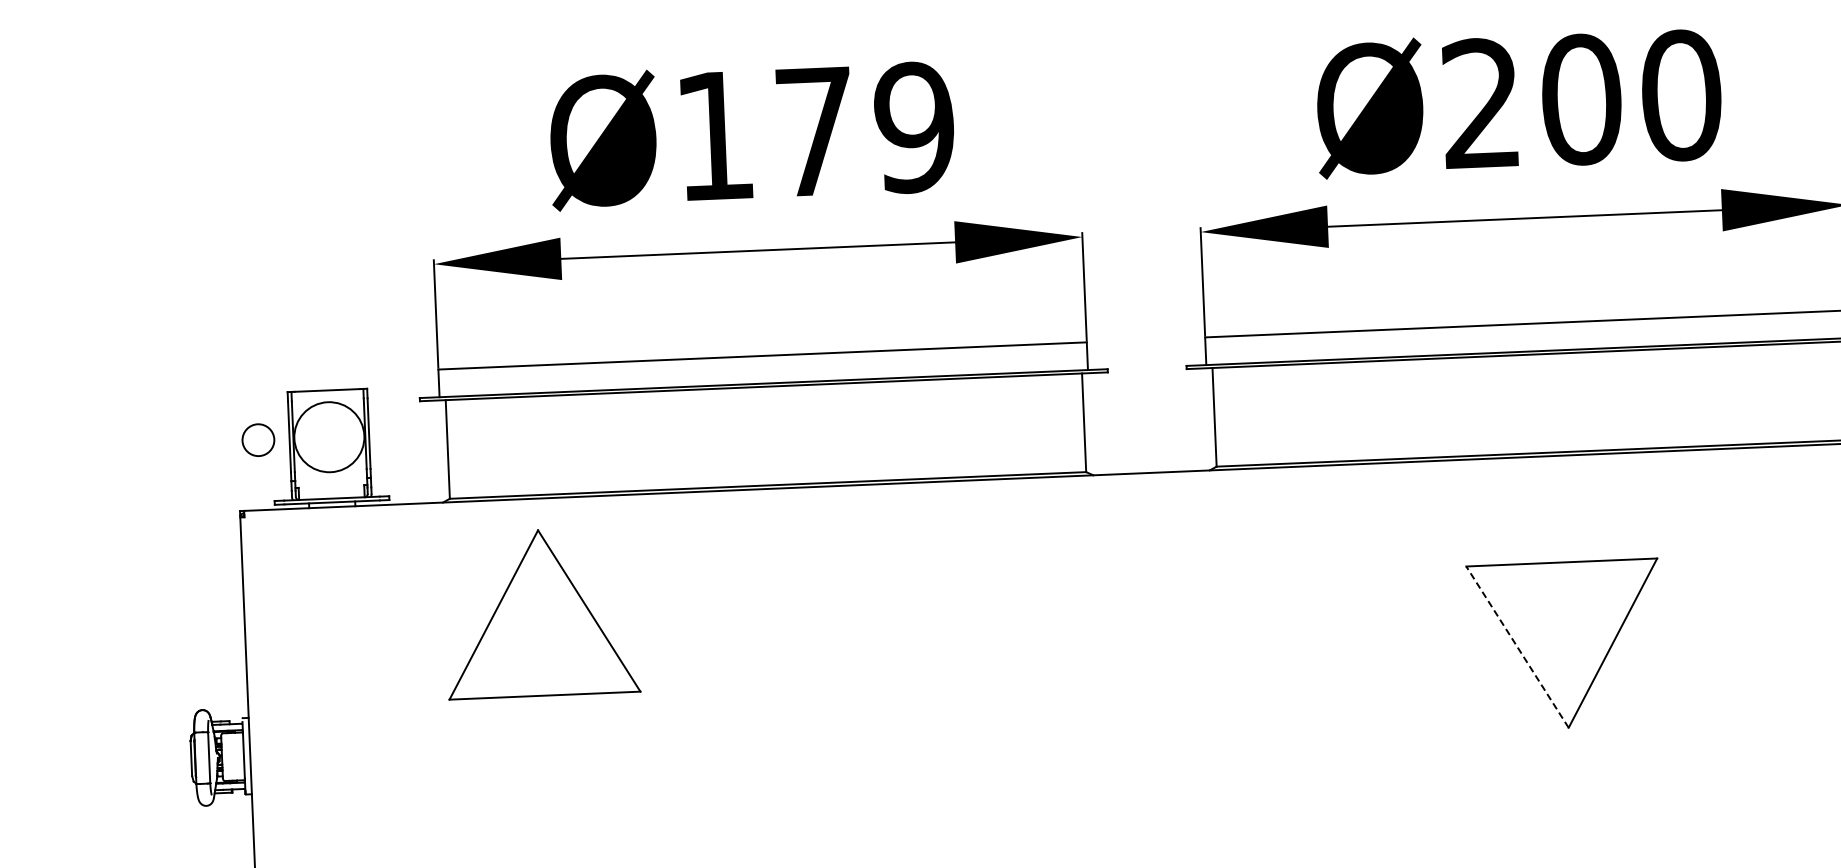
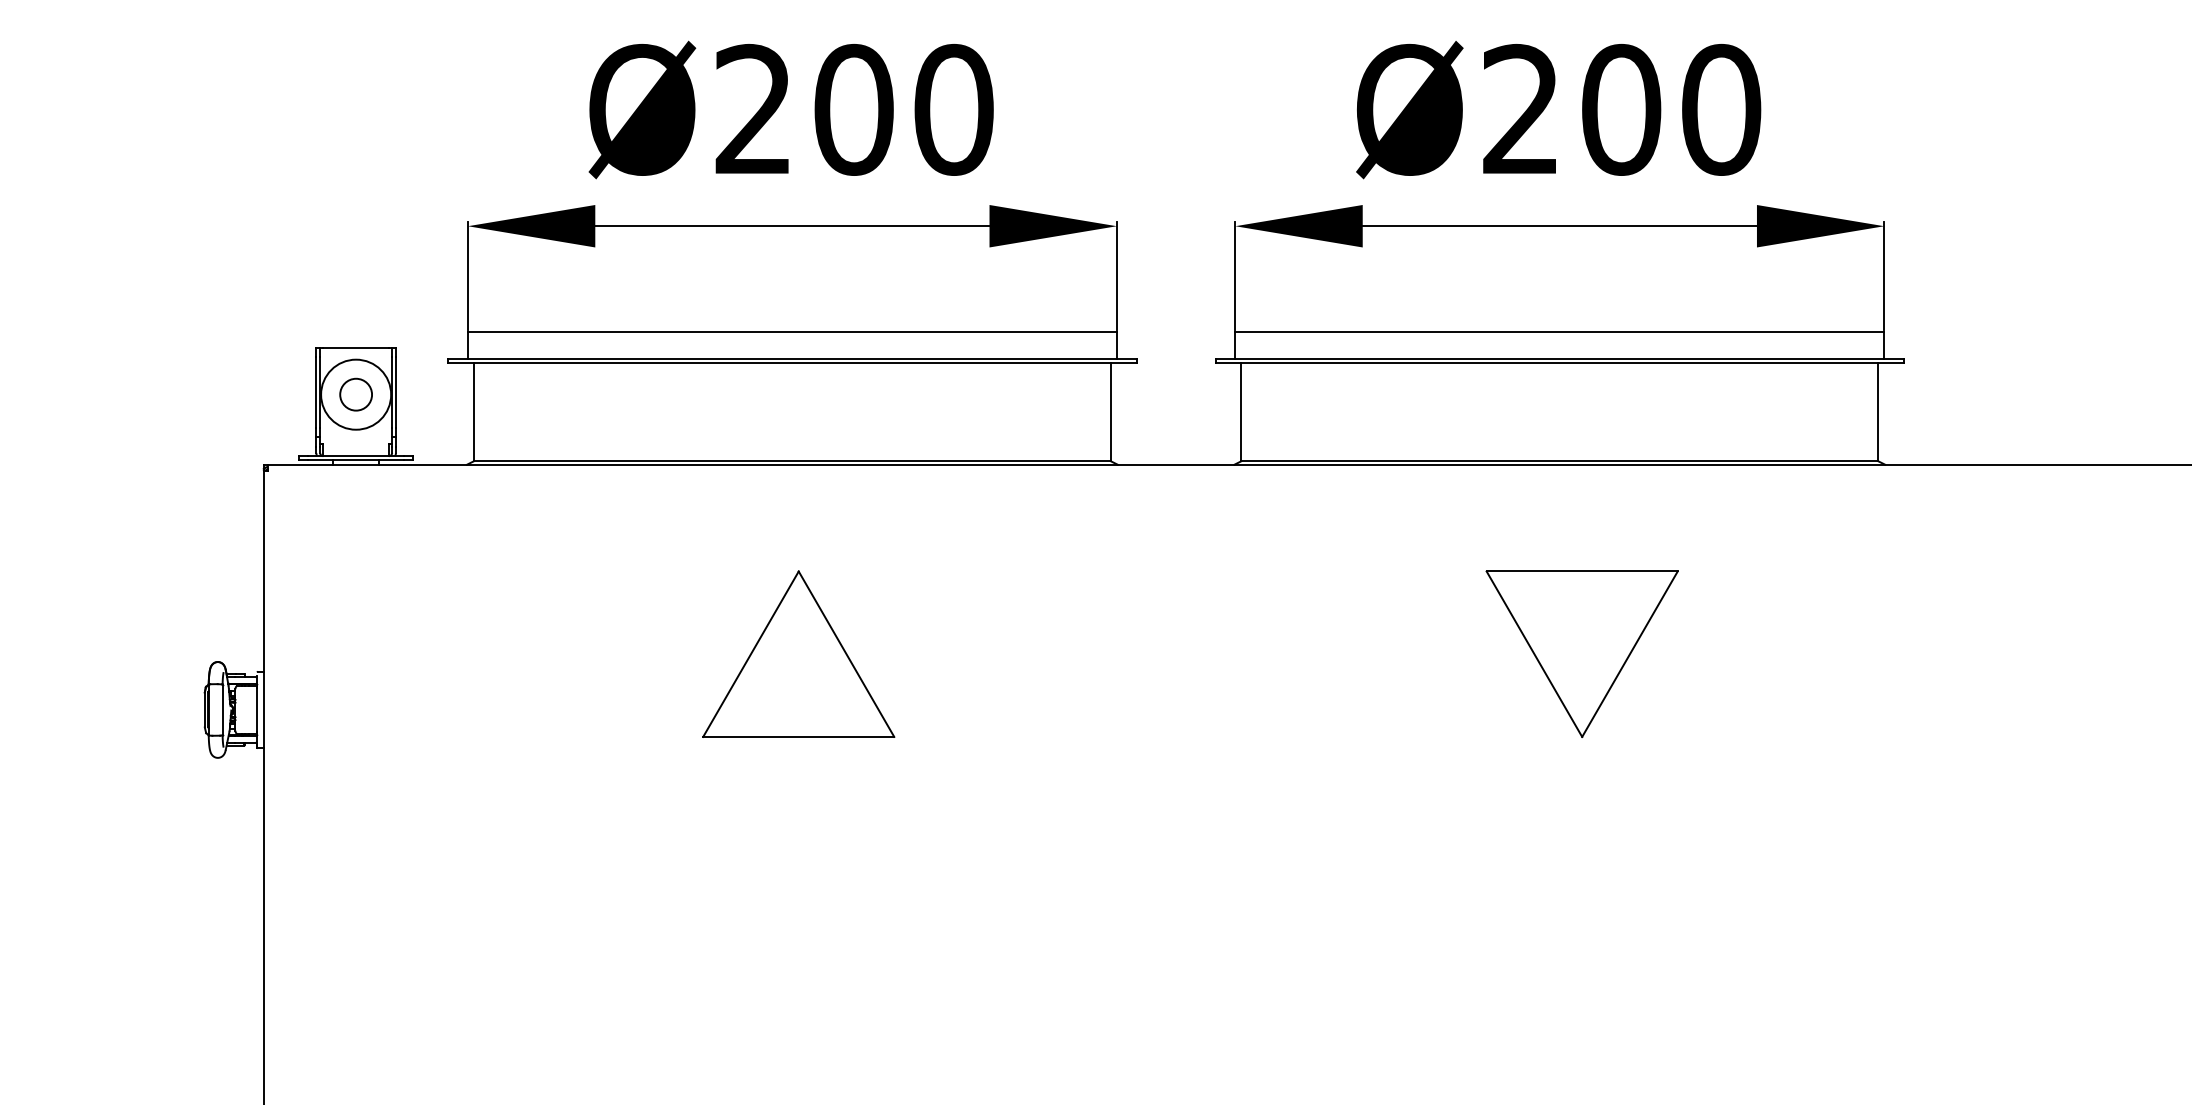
text: (815, 131) -> (854, 109), Ø179 -> Ø200
circle: (257, 440) -> (355, 394), moved
part: (541, 612) -> (798, 653), moved
line: (1517, 647) -> (1534, 654), dashed -> solid

